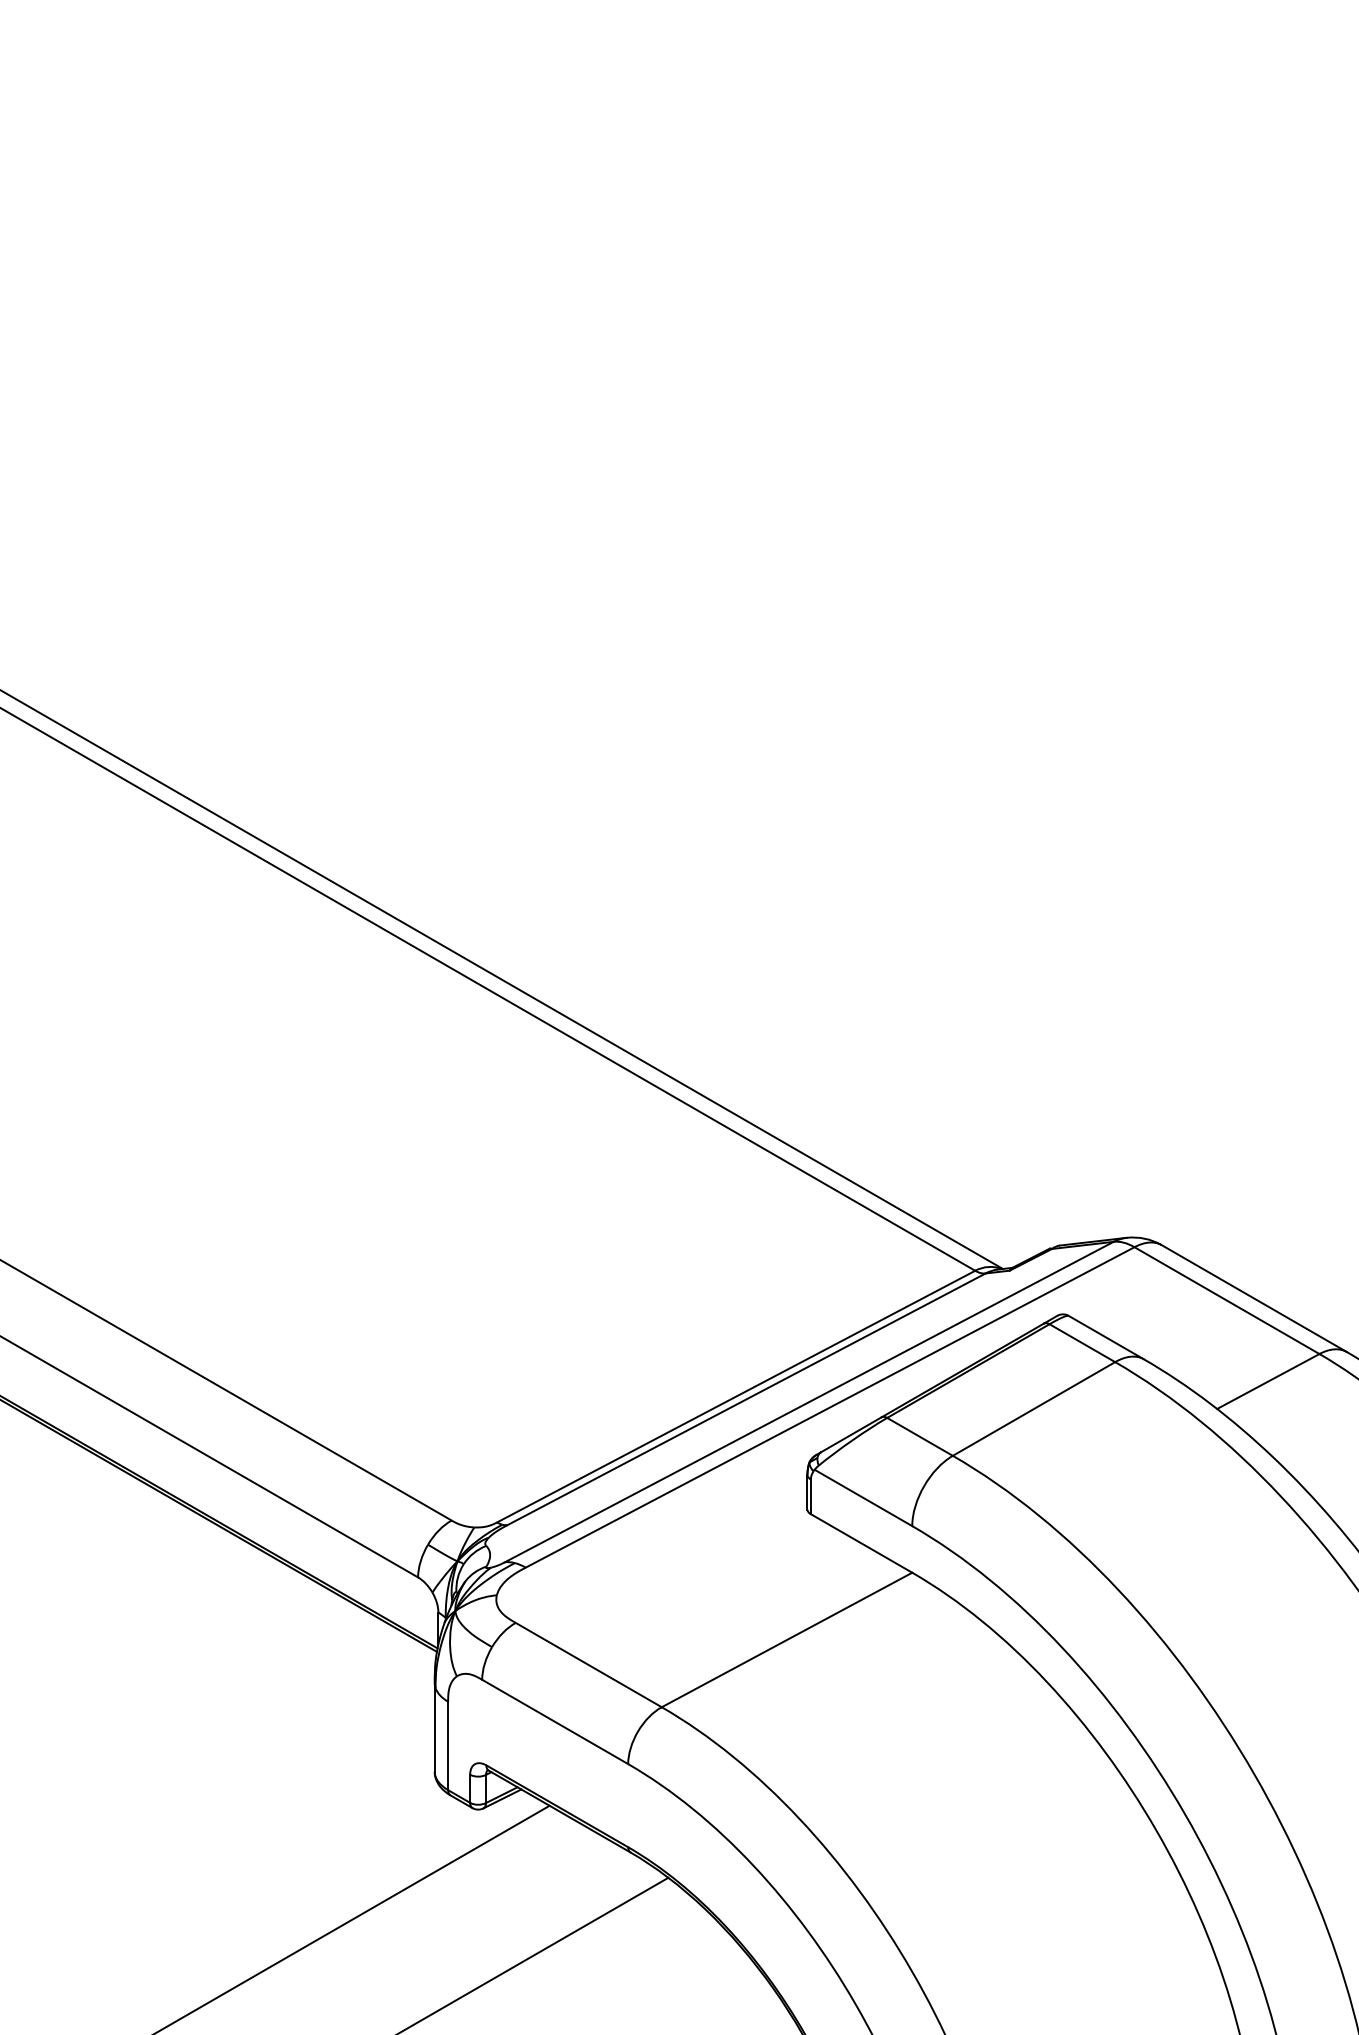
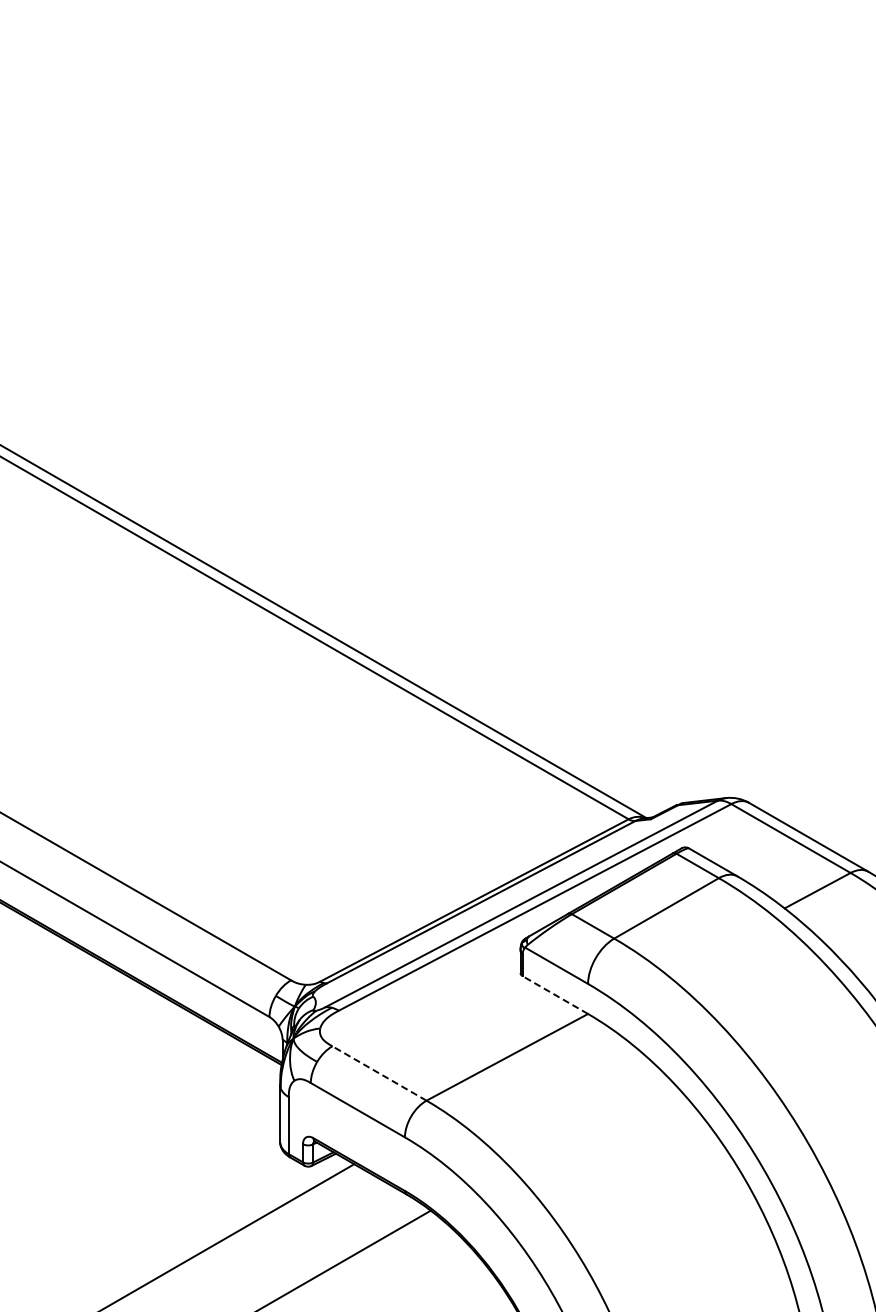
line: (861, 1544) -> (555, 995), solid -> dashed
line: (588, 1665) -> (379, 1073), solid -> dashed

